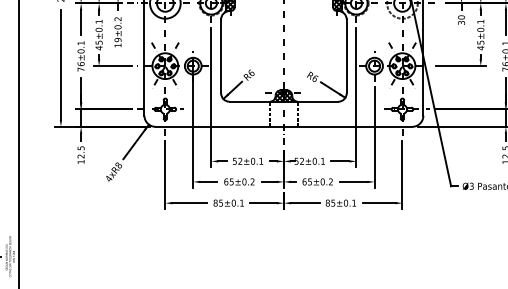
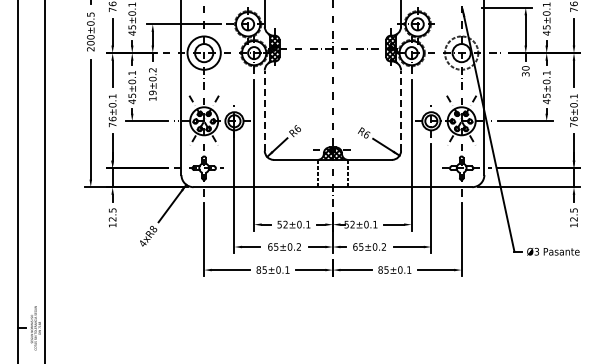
line: (220, 56) -> (264, 110), solid -> dashed
line: (347, 56) -> (401, 110), solid -> dashed

